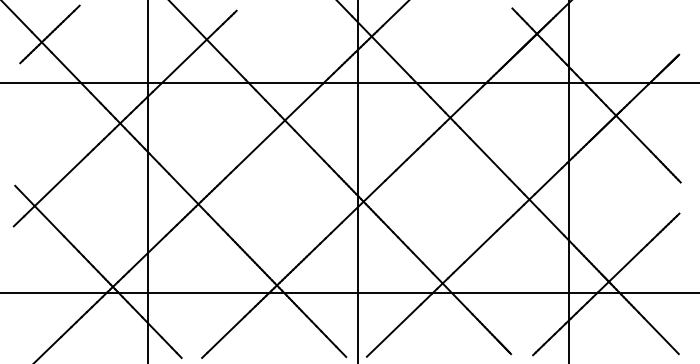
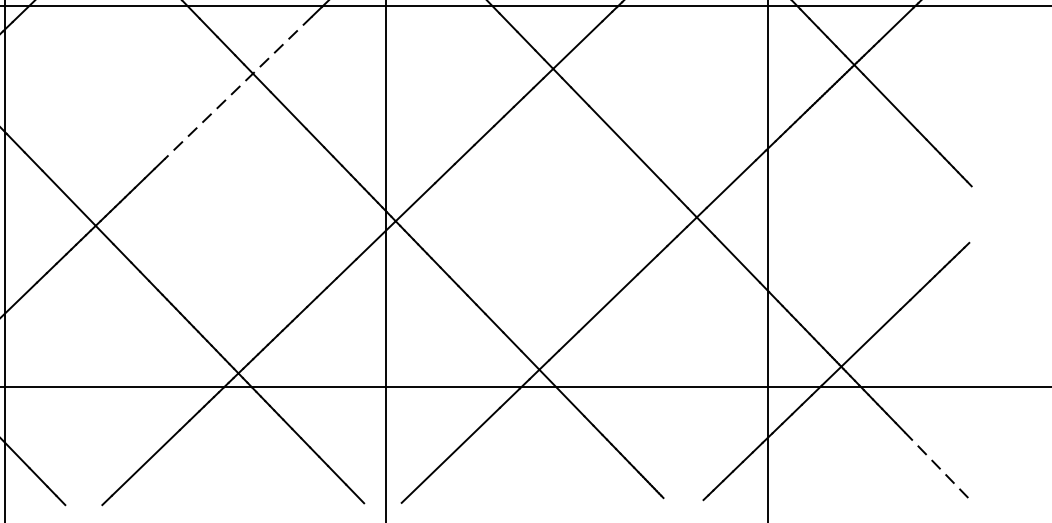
line: (276, 128) -> (237, 88), solid -> dashed
line: (661, 335) -> (936, 464), solid -> dashed

